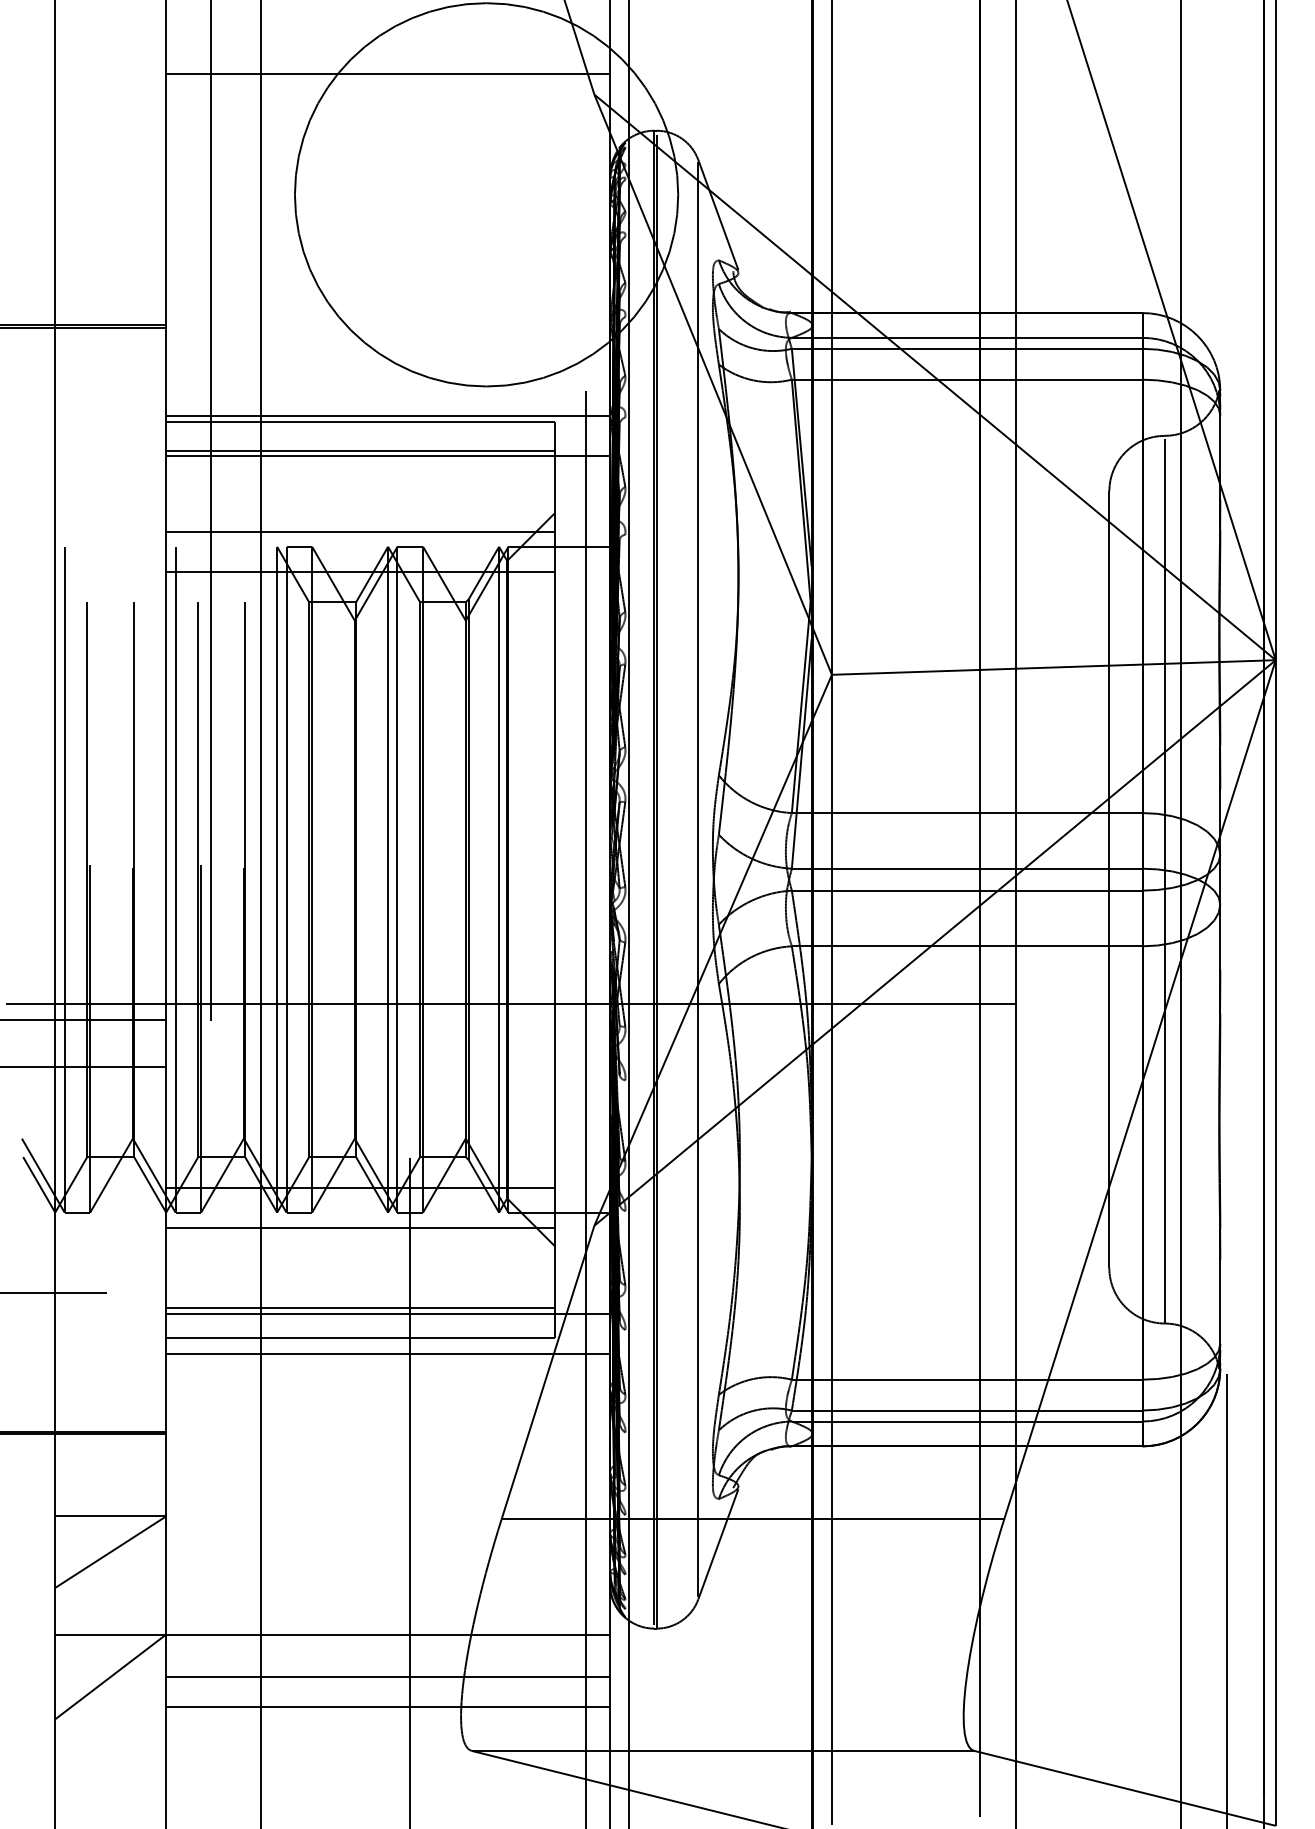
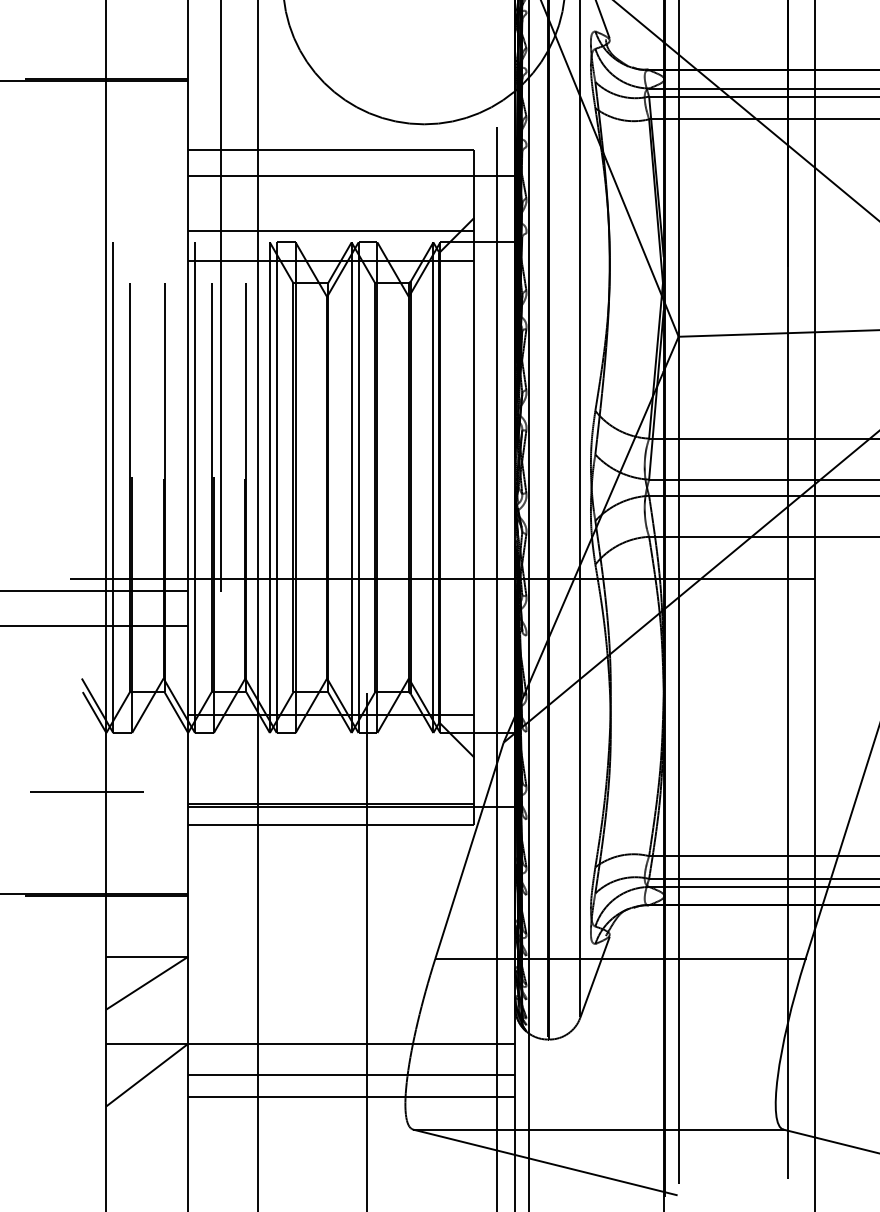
line: (388, 415) -> (351, 145), removed
line: (360, 451) -> (331, 172), removed
line: (360, 1227) -> (331, 743), removed
line: (388, 1354) -> (351, 837), removed

